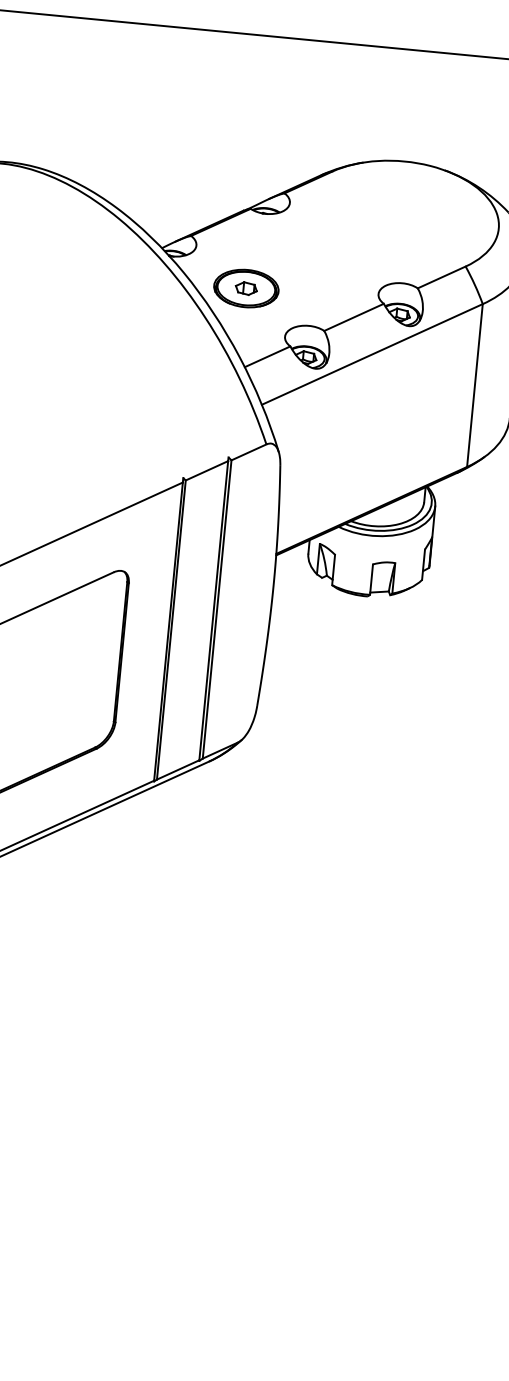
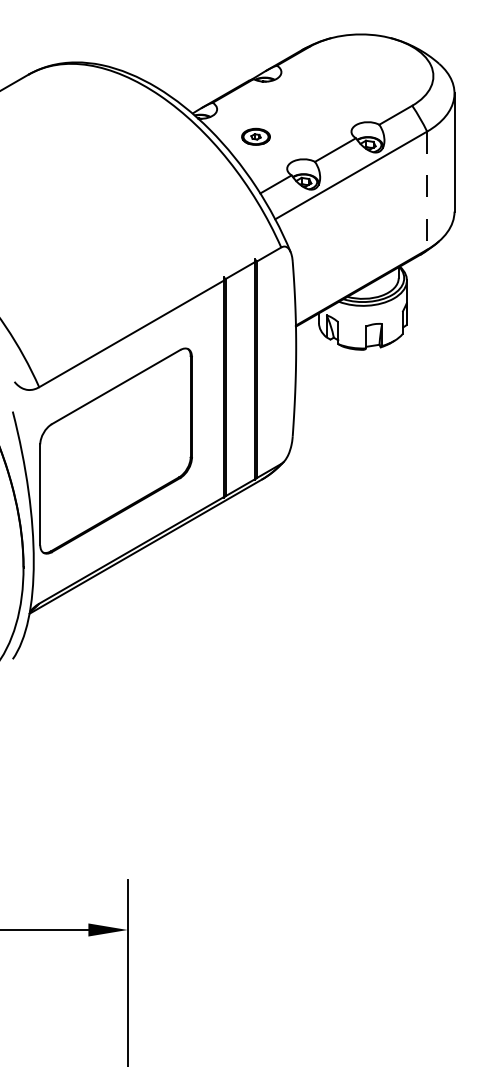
part: (245, 288) -> (255, 136), size x0.6
line: (475, 386) -> (427, 191), solid -> dashed

